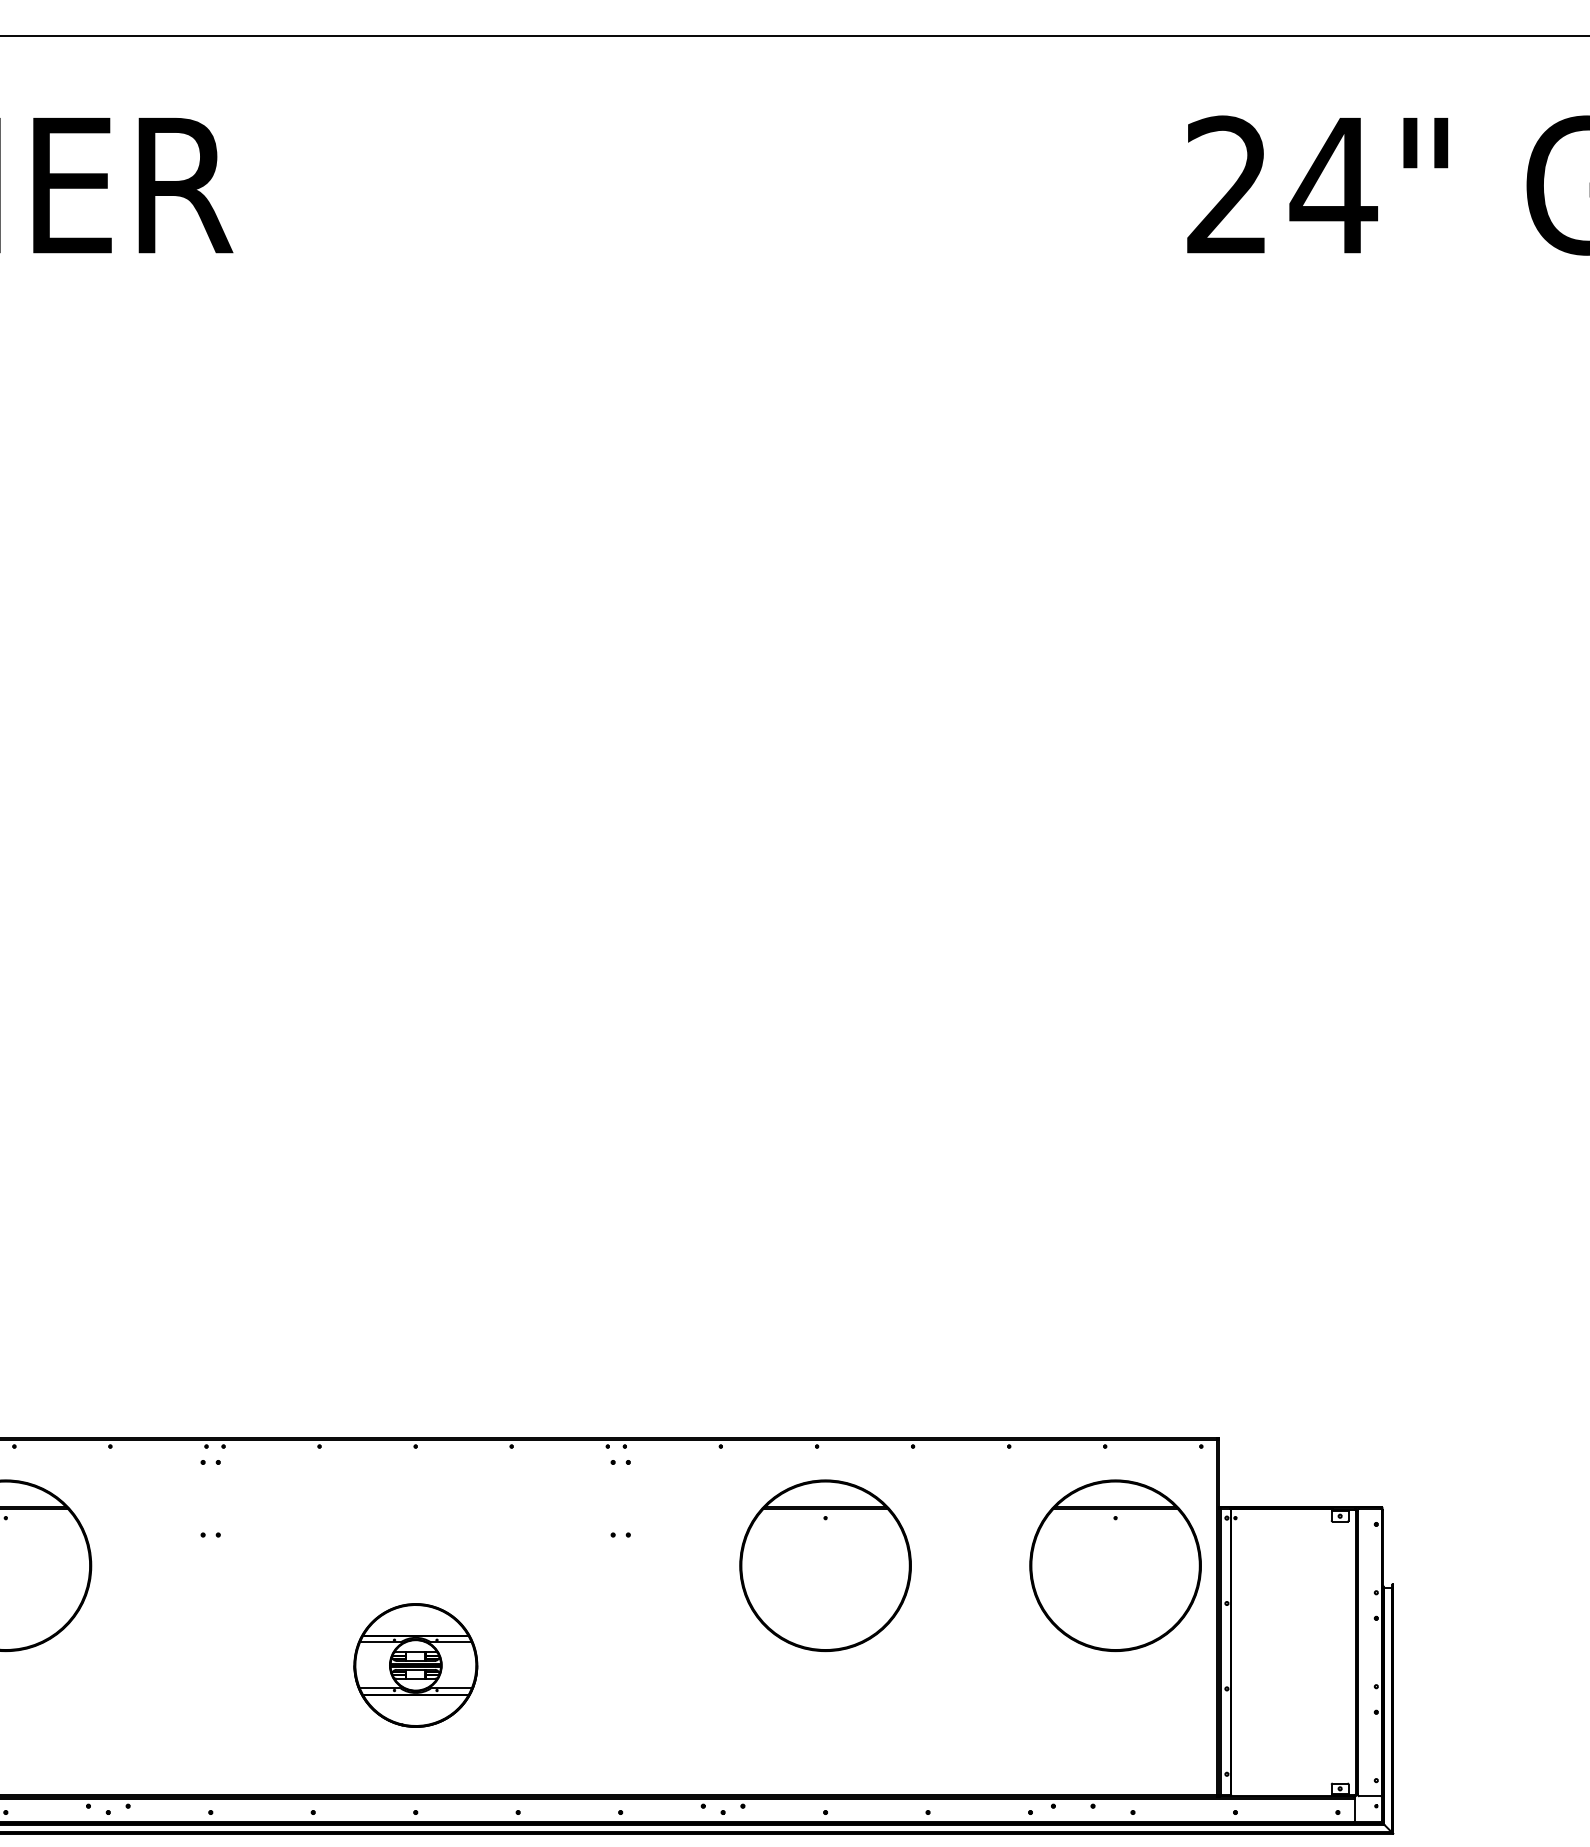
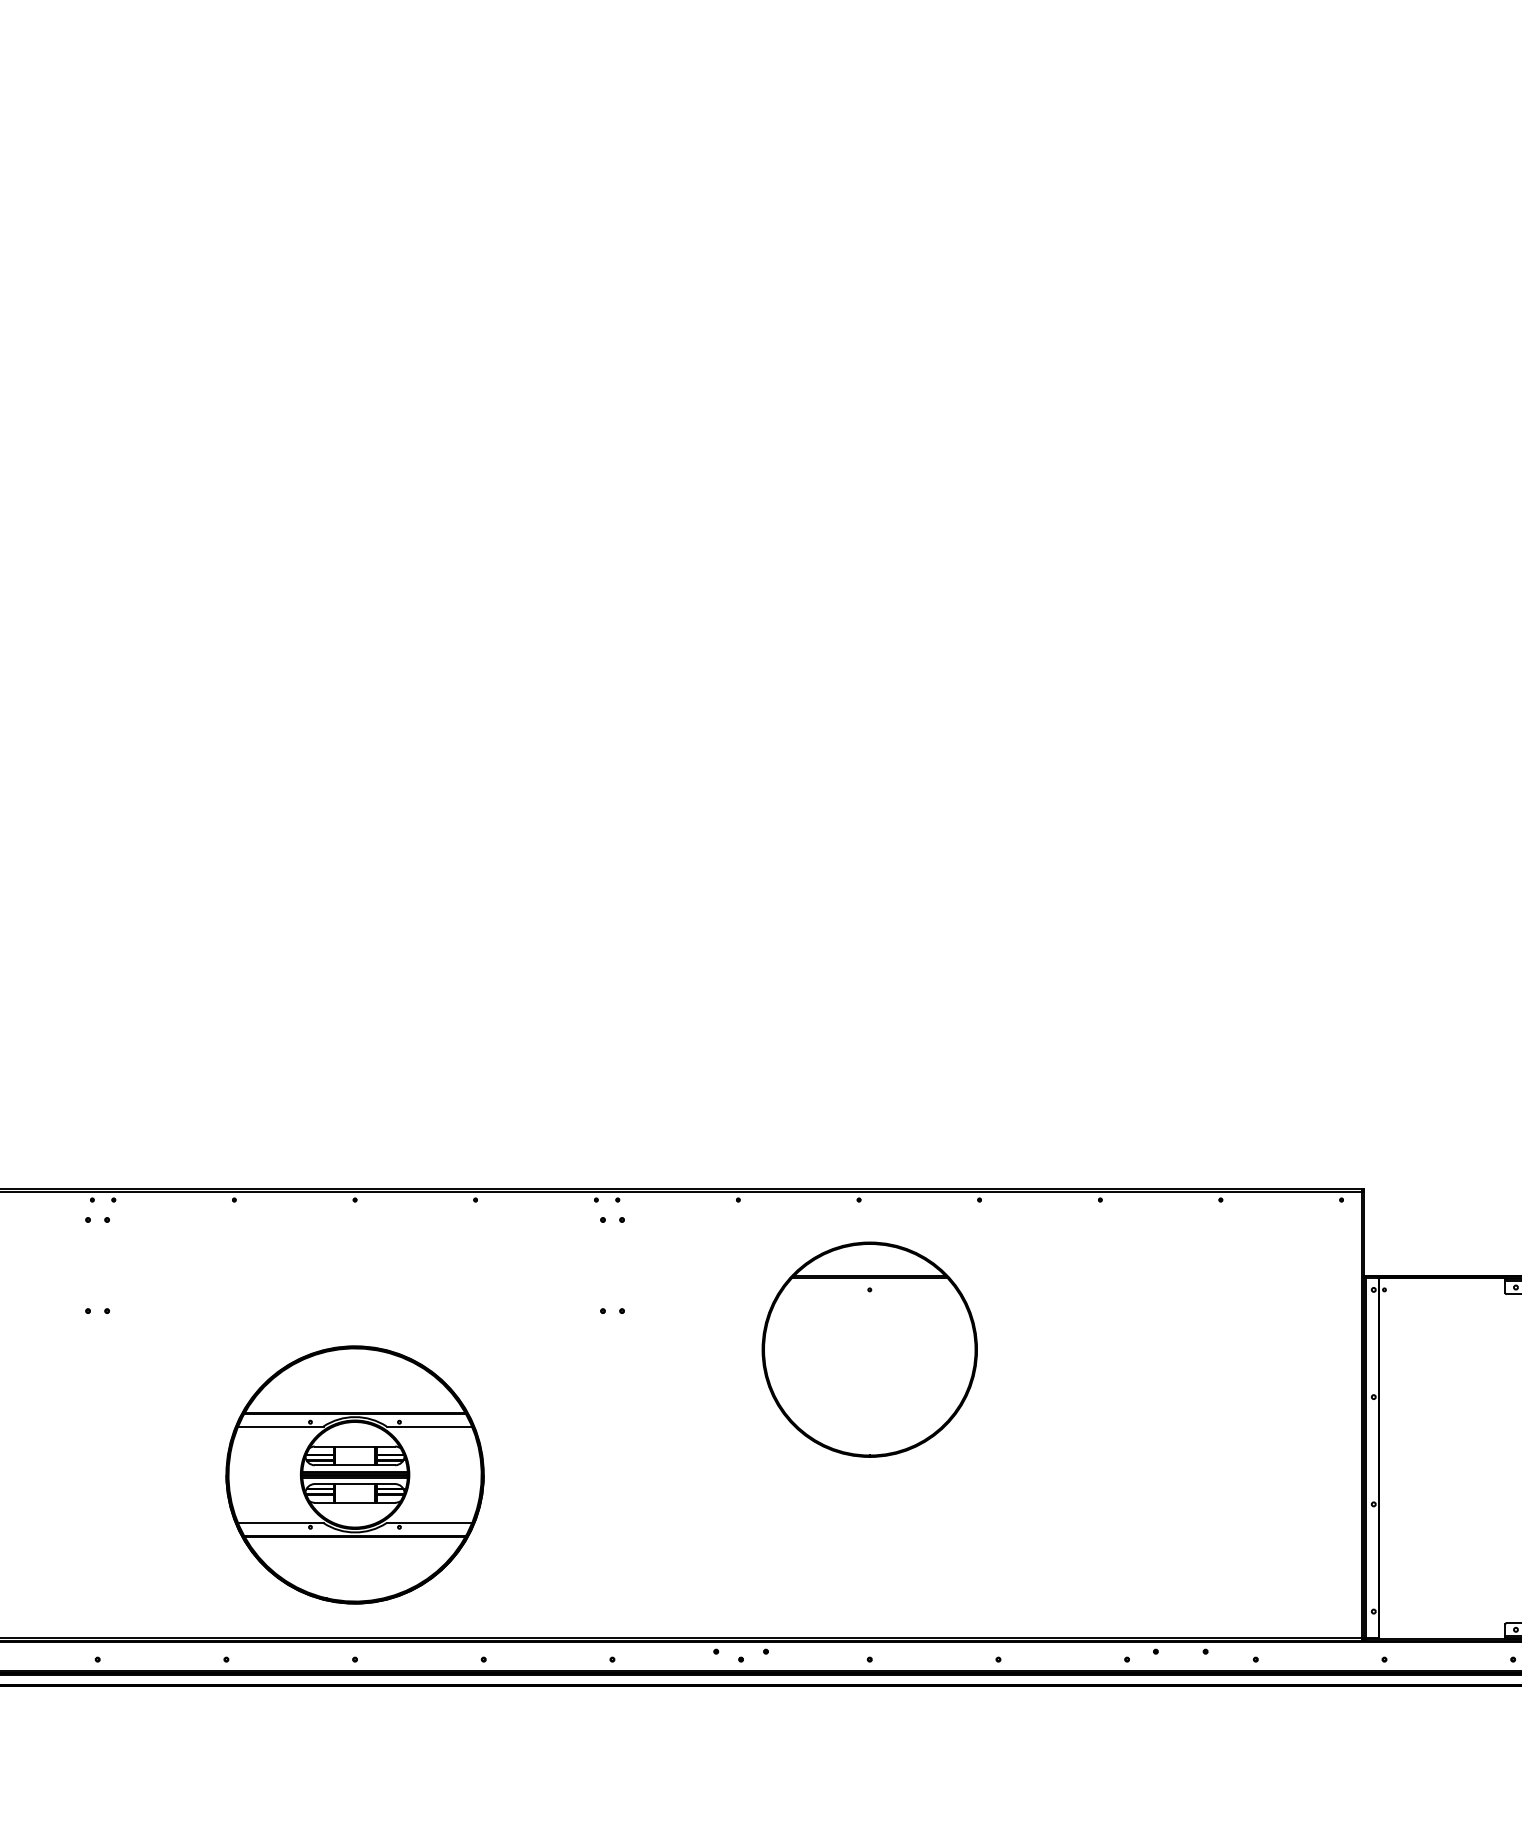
part: (1115, 1565) -> (1233, 1349), removed
part: (415, 1665) -> (354, 1474), size x1.67

